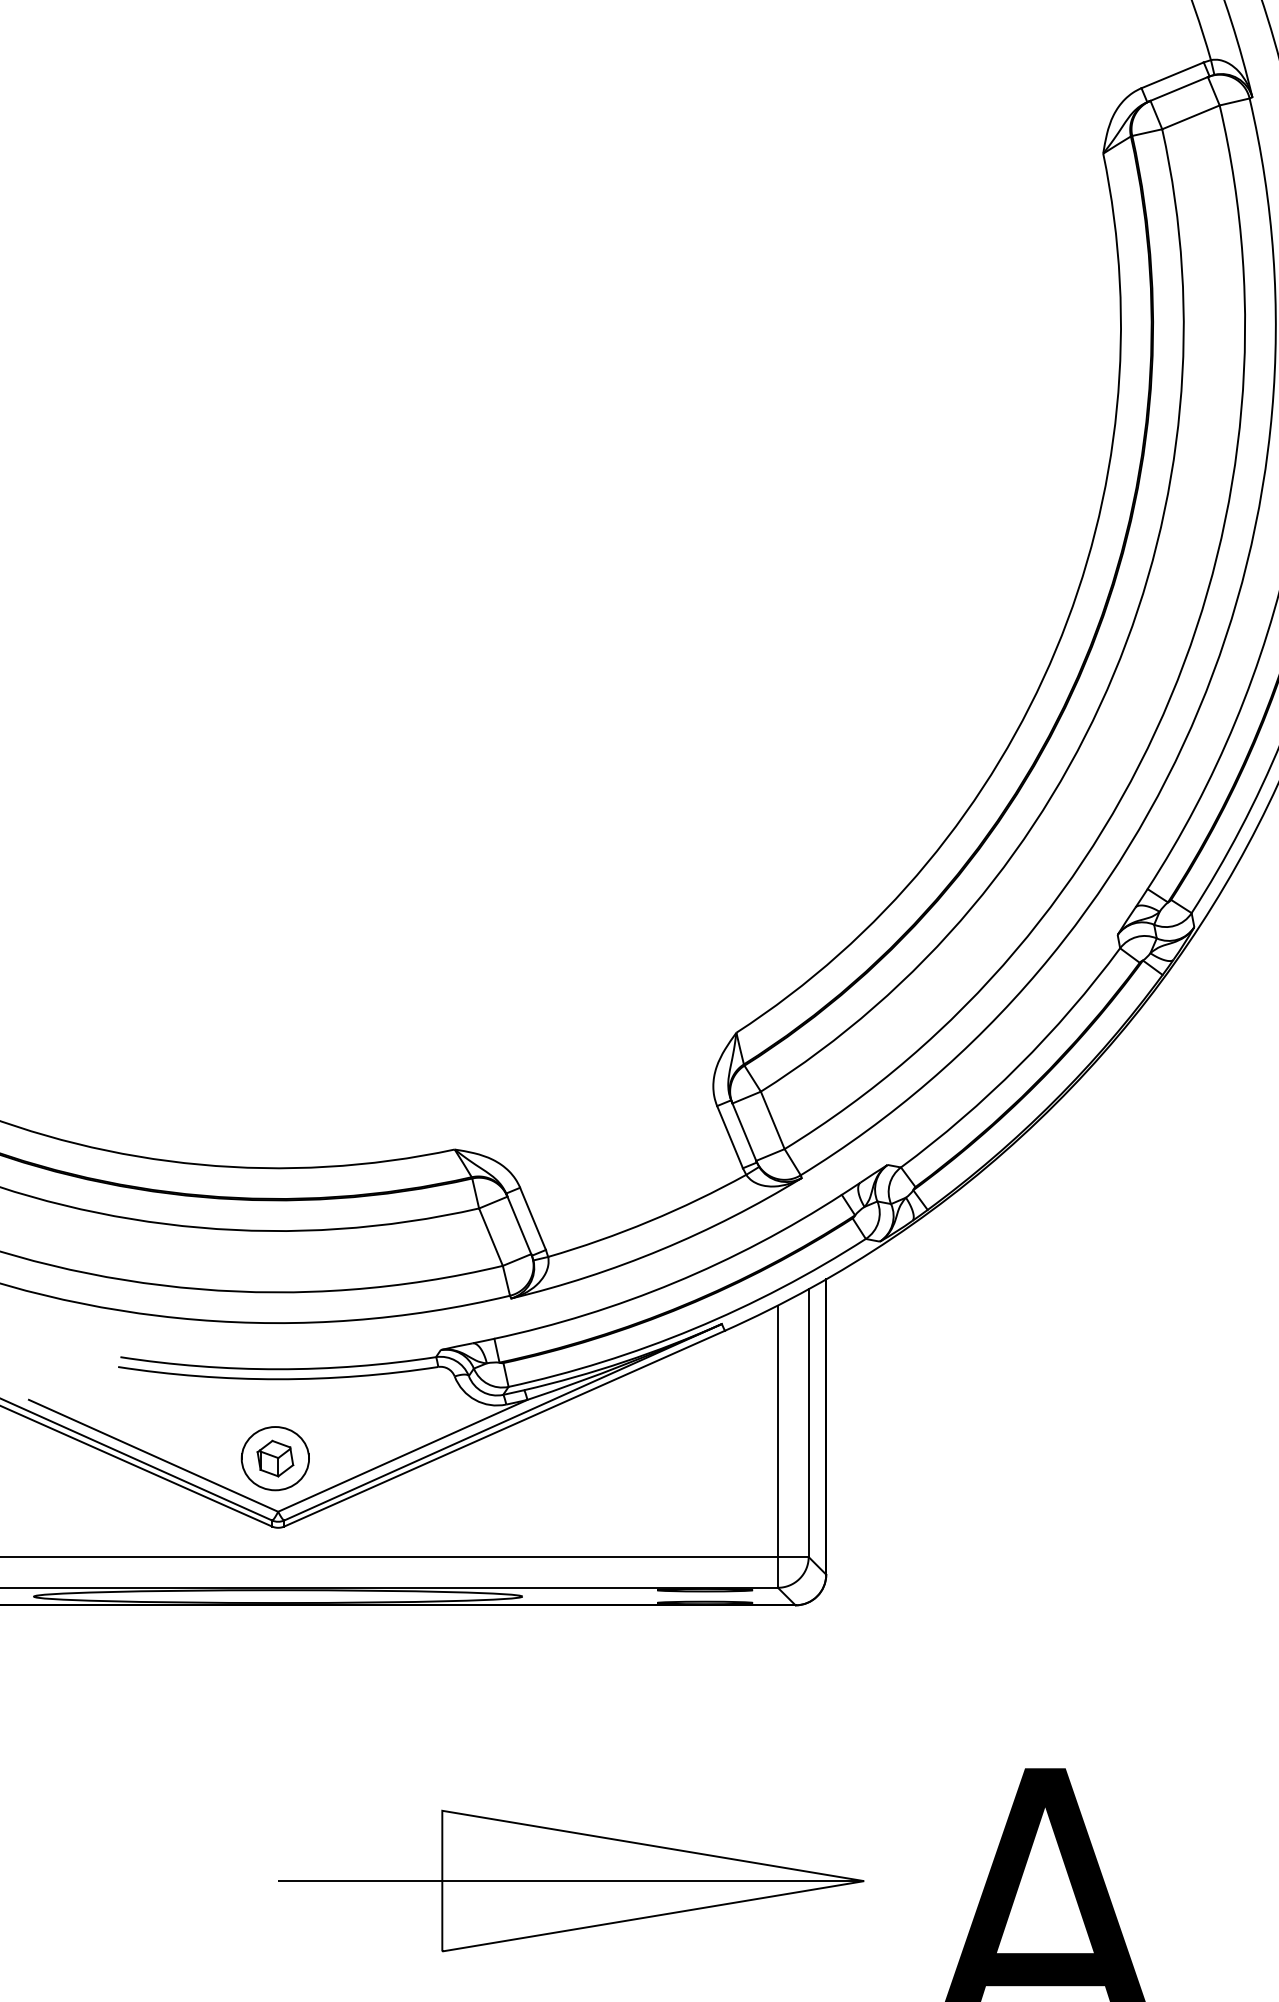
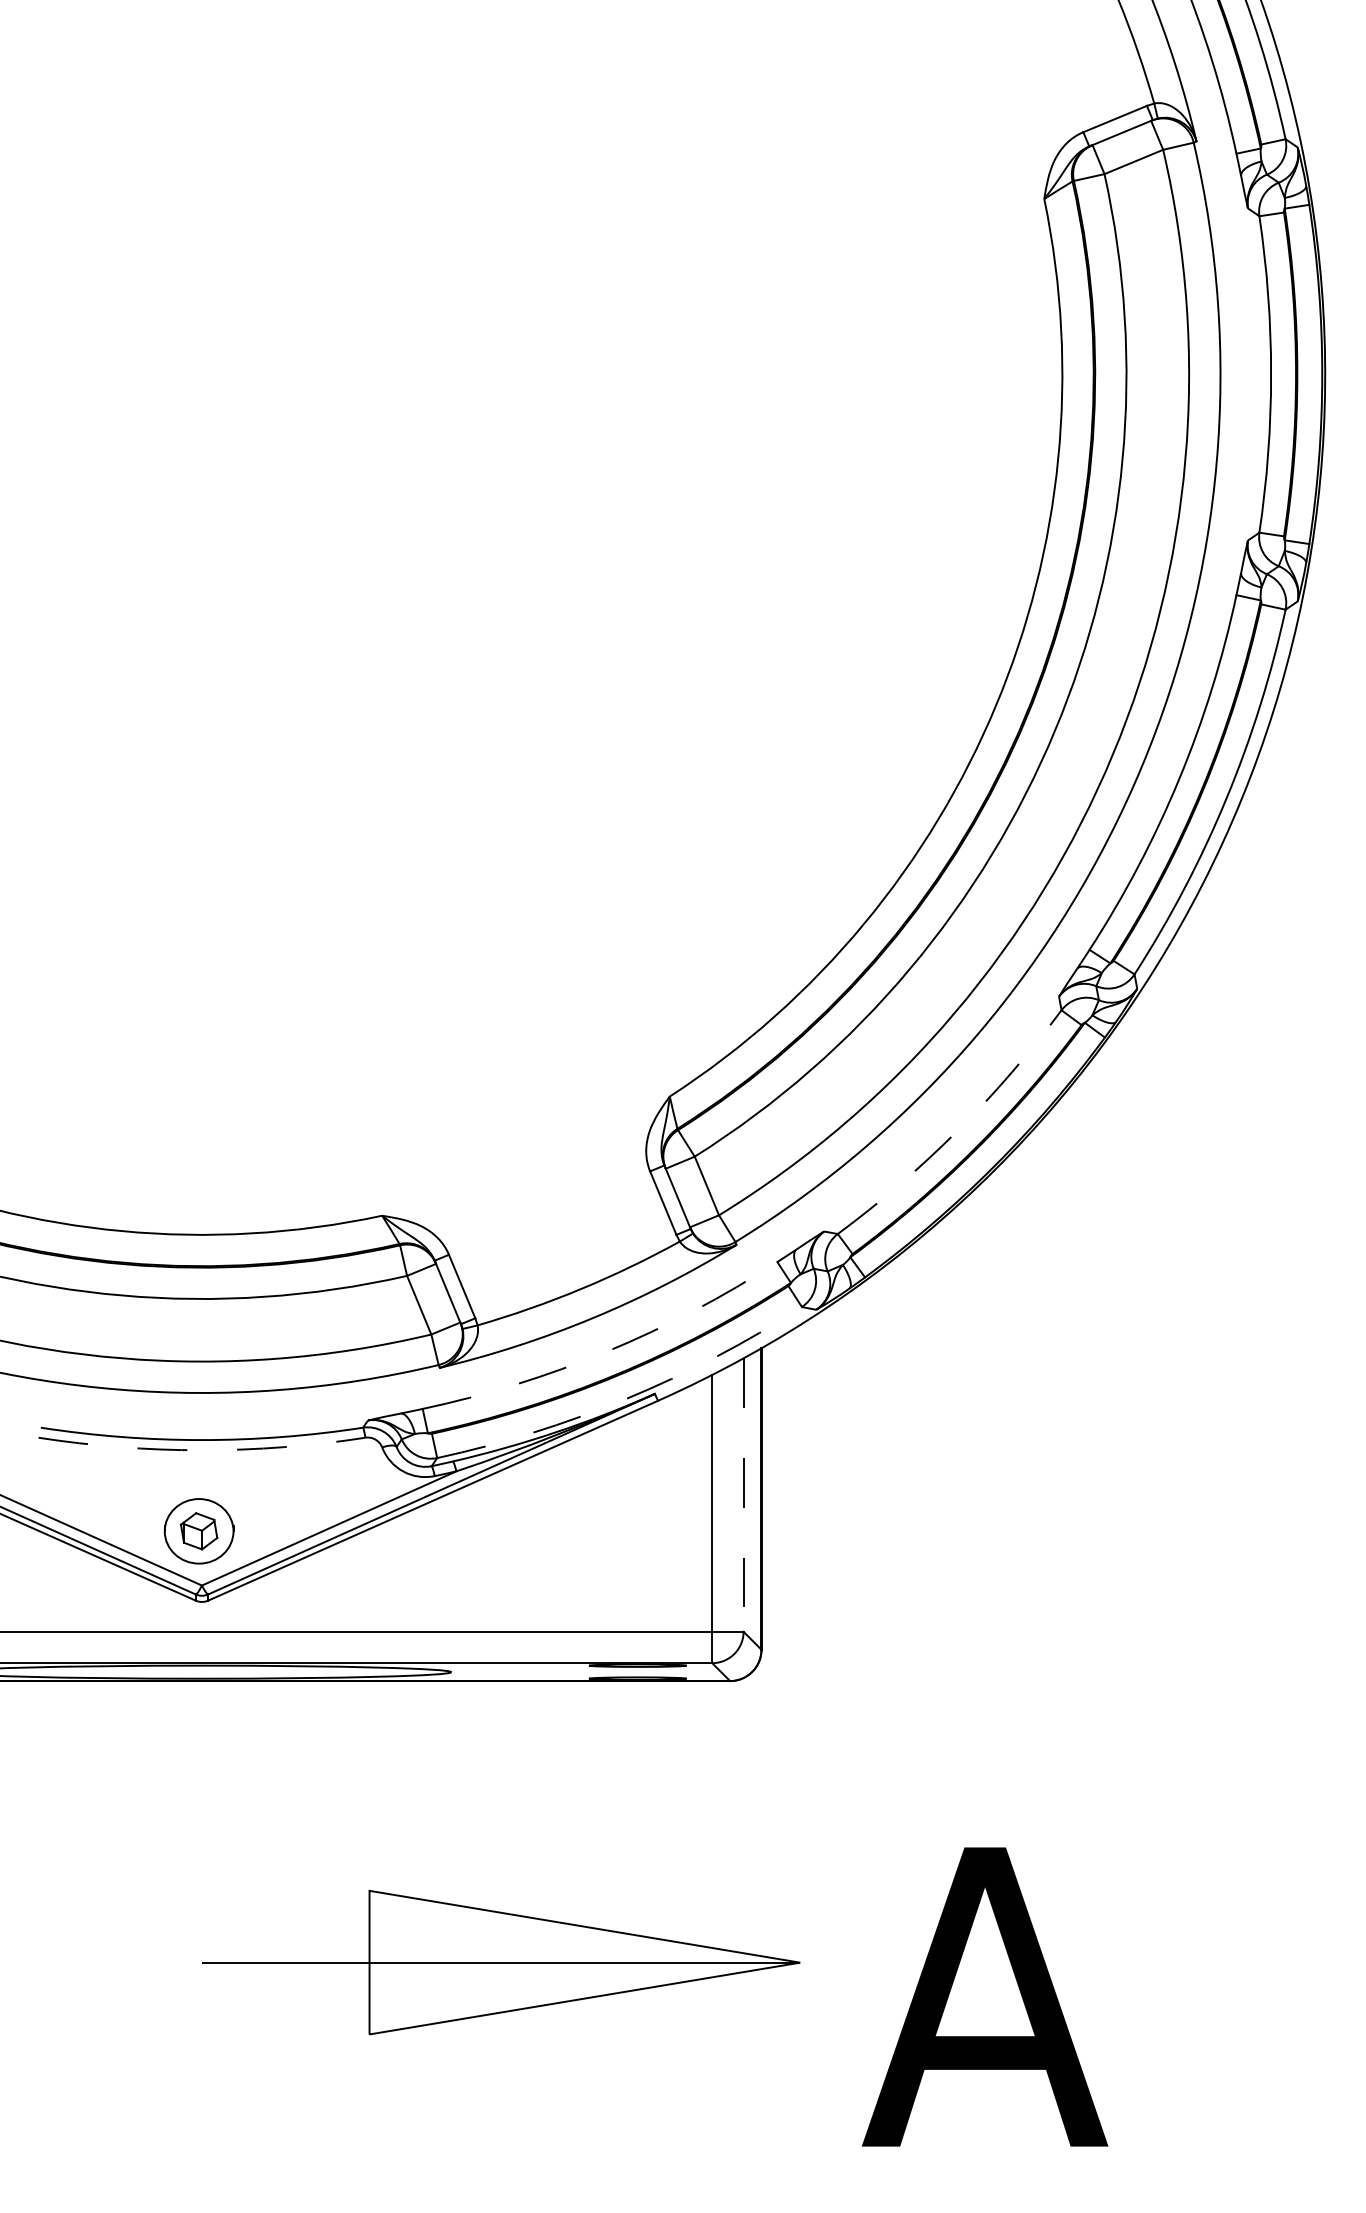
arc: (1018, 1066) -> (957, 1130), solid -> dashed
arc: (674, 1282) -> (606, 1351), solid -> dashed
arc: (694, 1328) -> (626, 1398), solid -> dashed
arc: (277, 1379) -> (201, 1450), solid -> dashed
line: (808, 1423) -> (743, 1495), solid -> dashed

